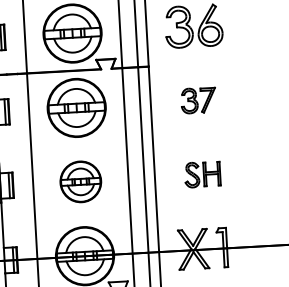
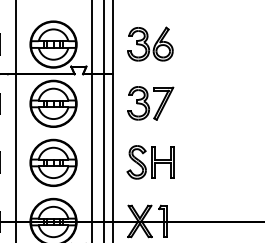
part: (198, 100) -> (150, 103), size x1.67
part: (202, 174) -> (150, 162), size x1.67
part: (80, 181) -> (53, 162), size x1.43

